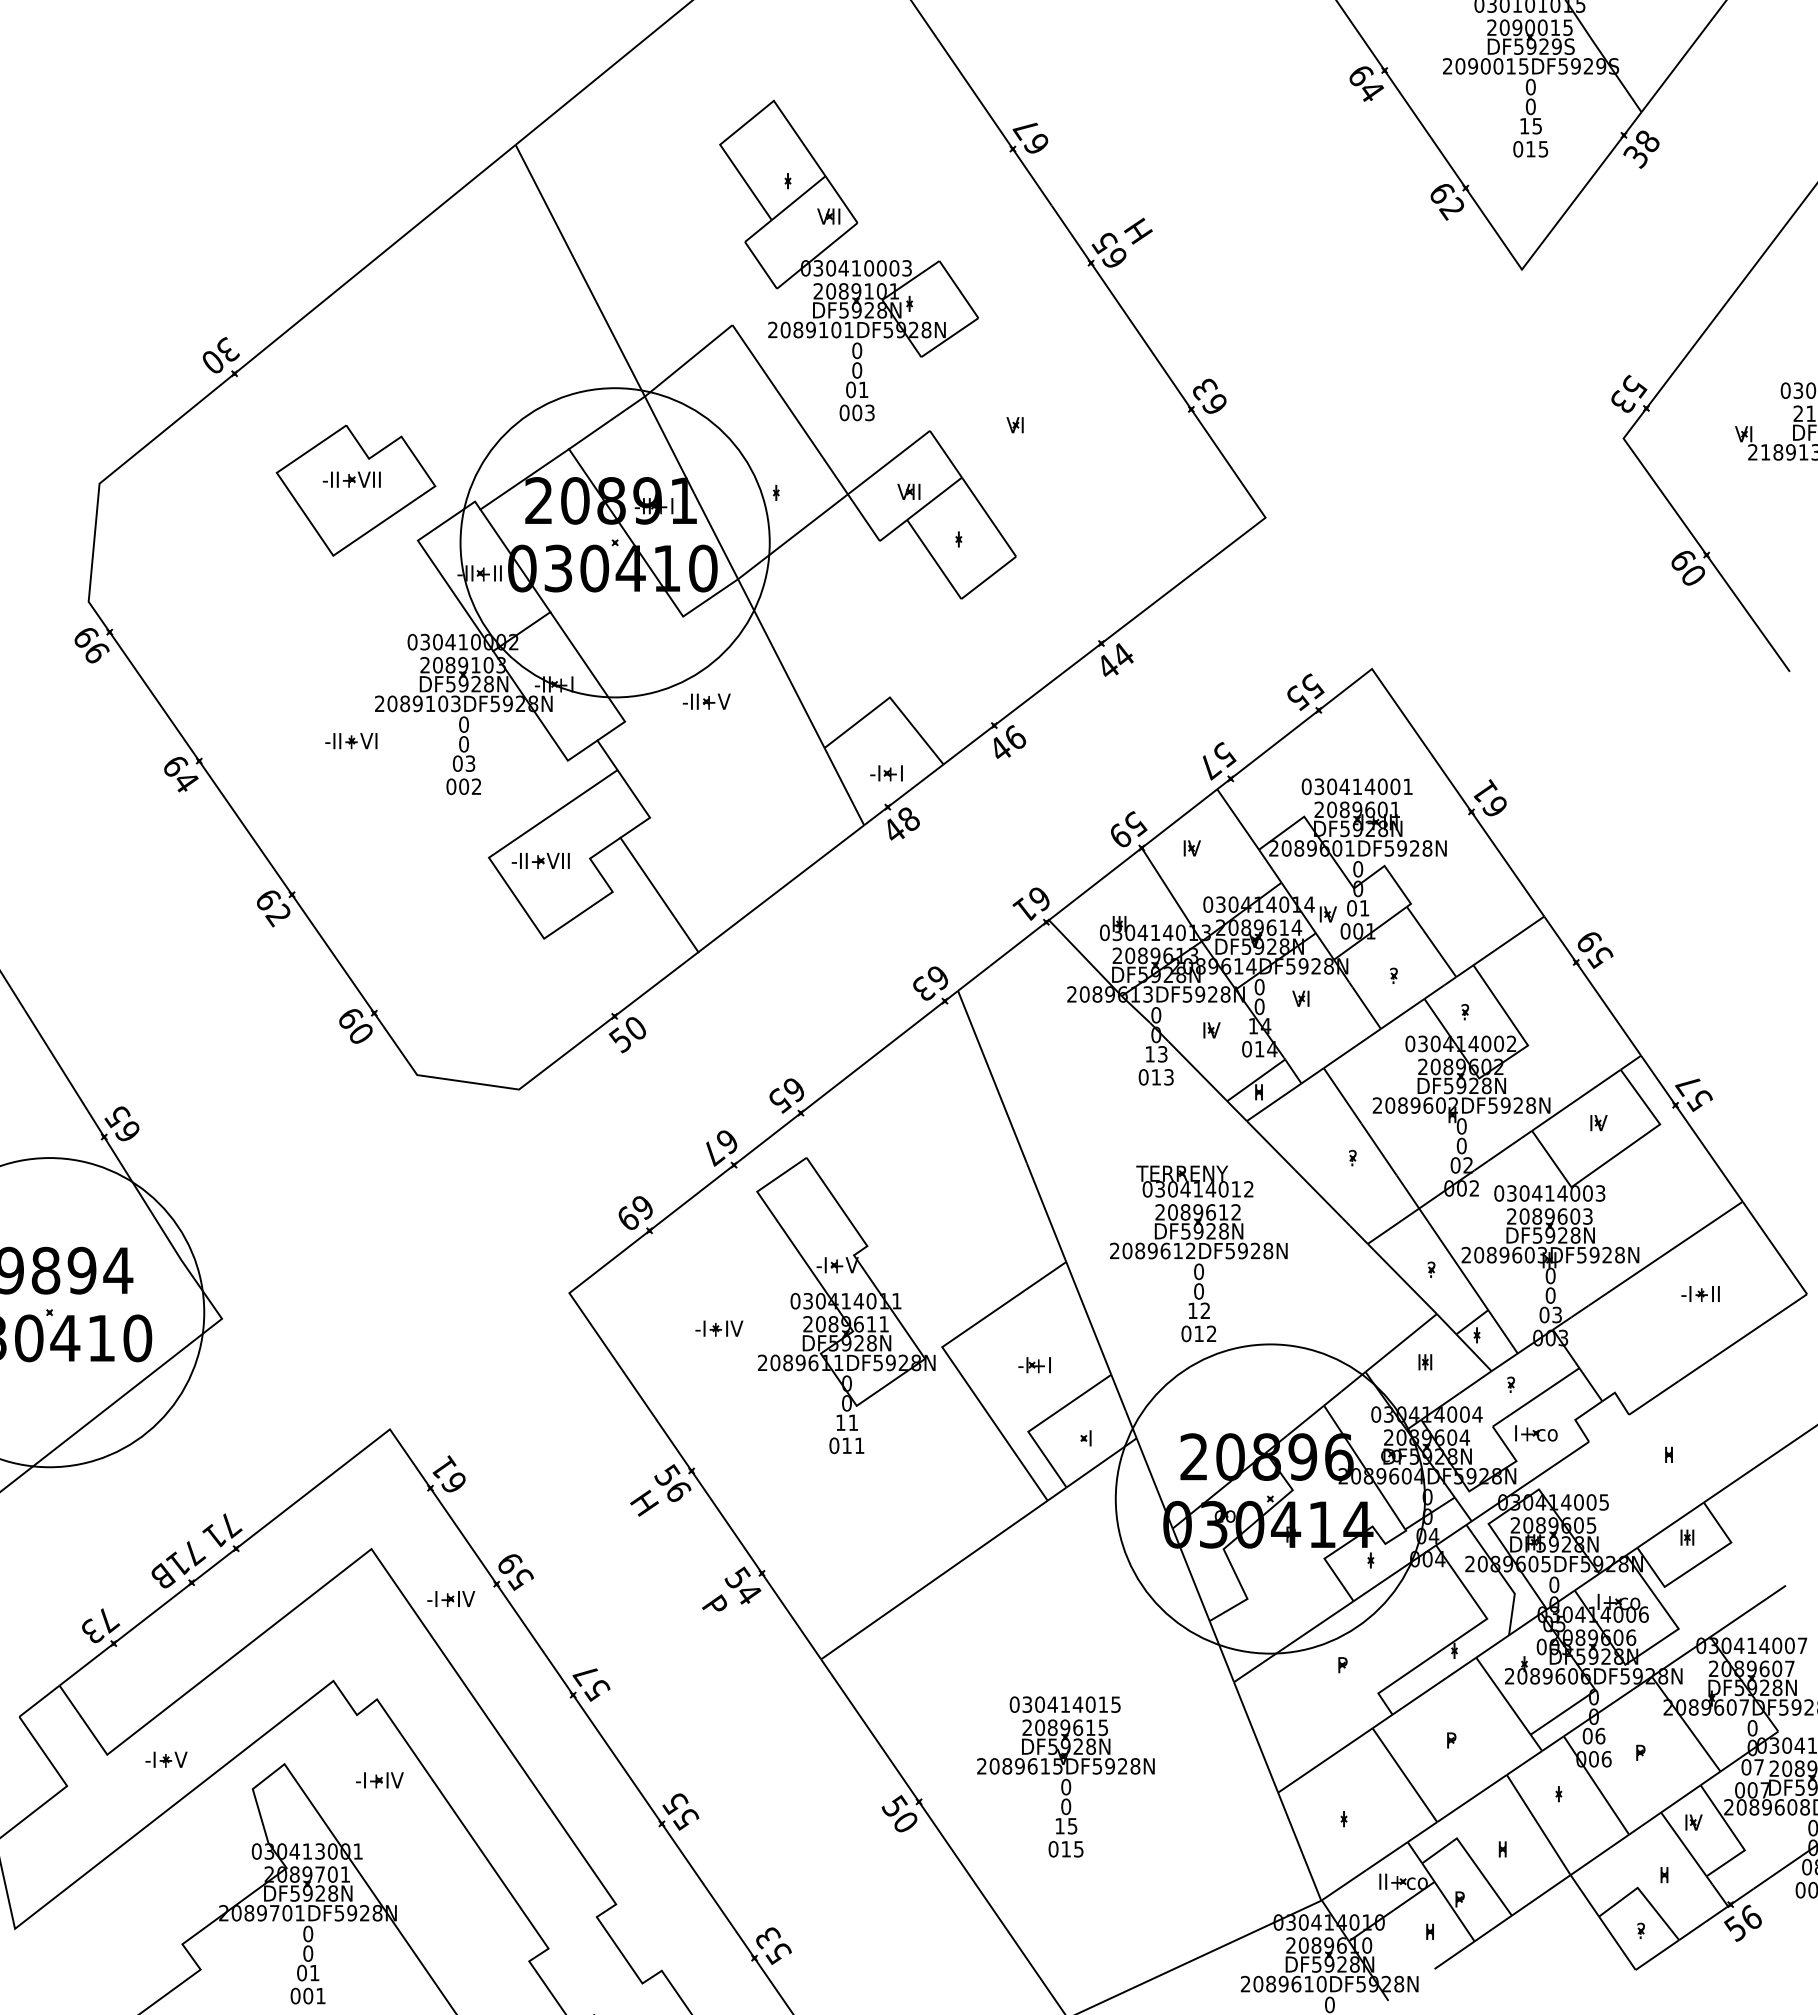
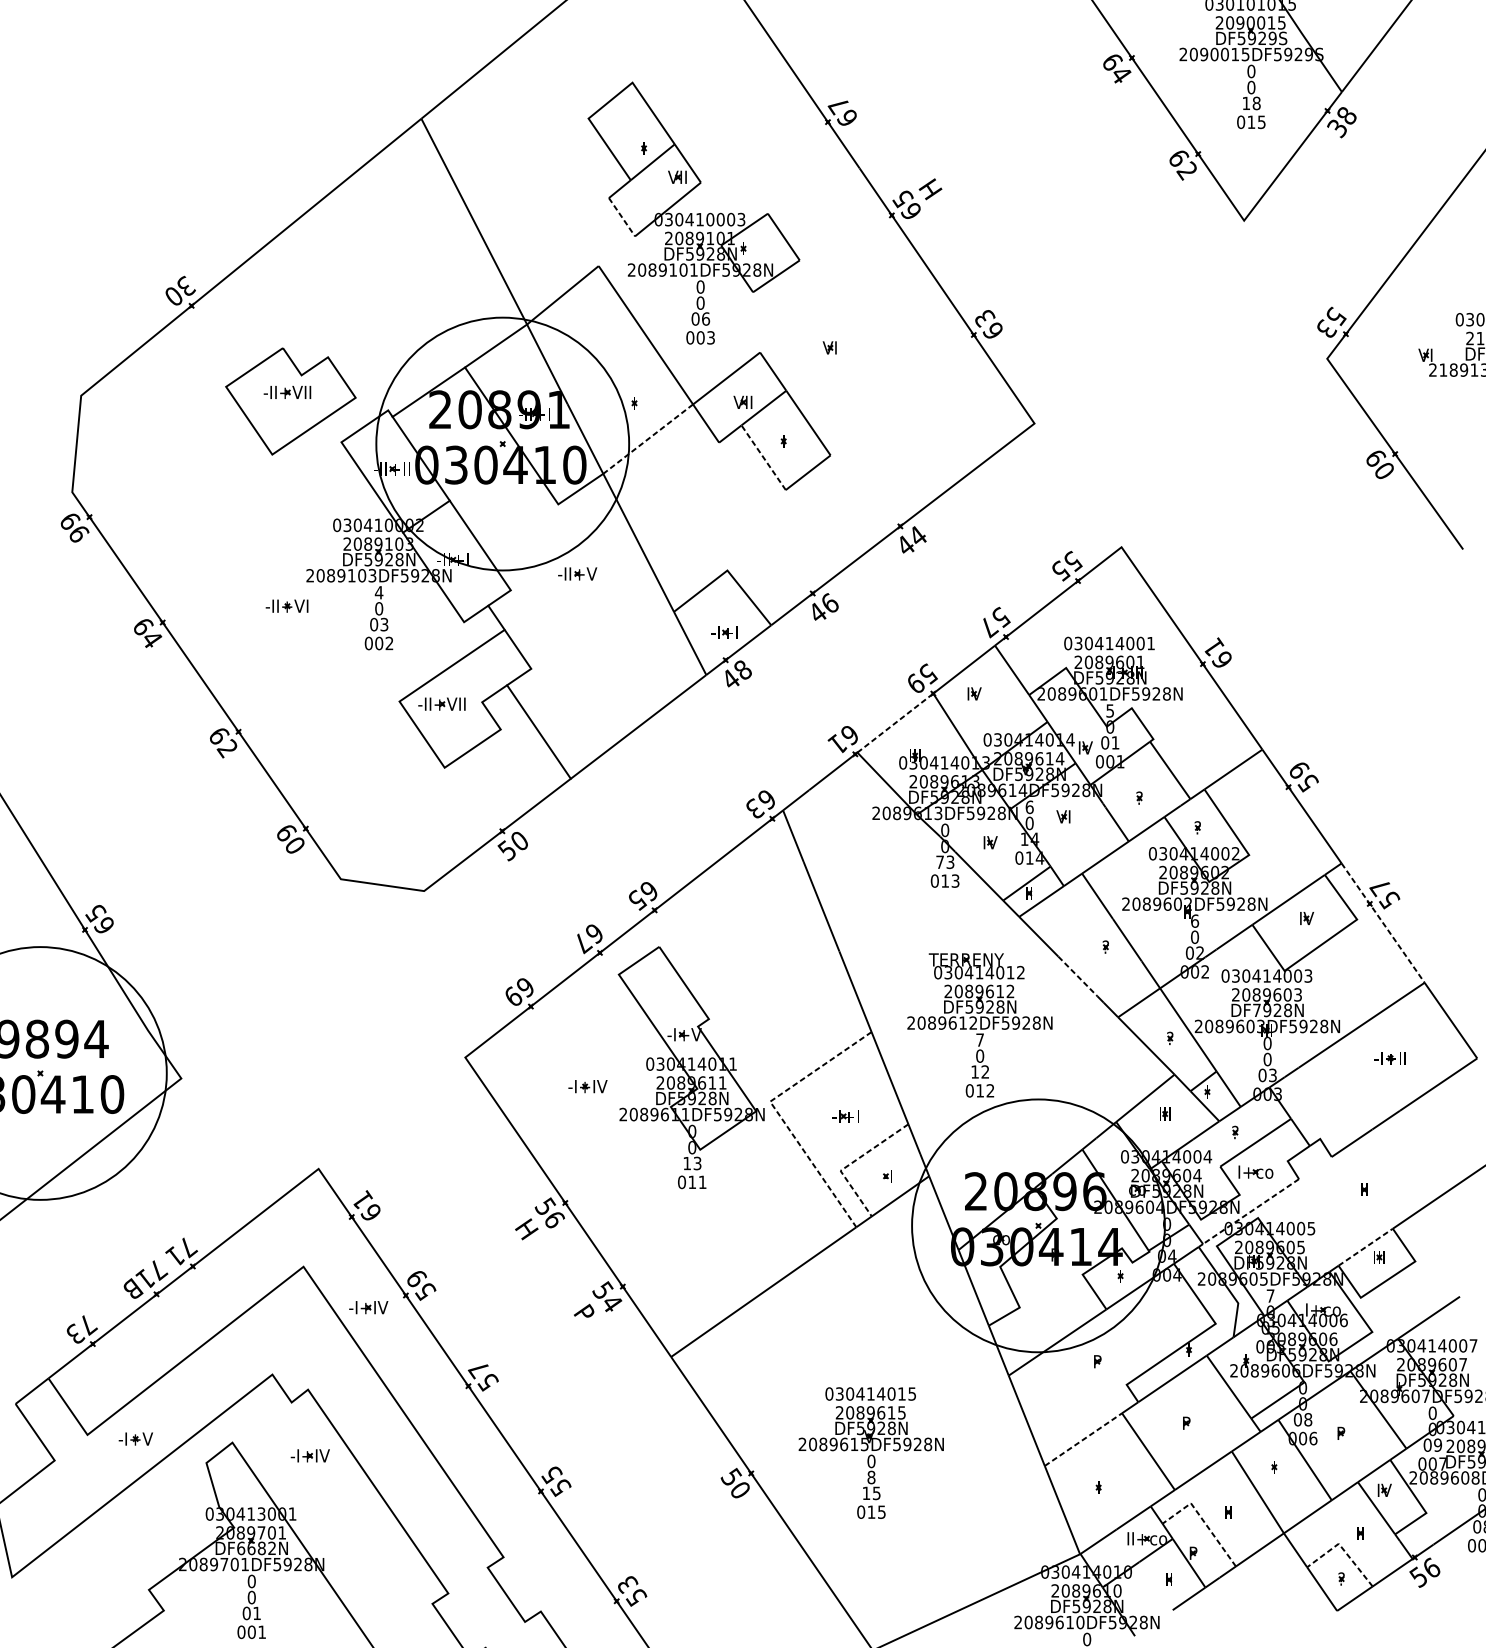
text: (1537, 125) -> (1256, 102), 15 -> 18
line: (761, 265) -> (622, 217), solid -> dashed
text: (863, 389) -> (705, 318), 01 -> 06
line: (792, 537) -> (647, 439), solid -> dashed
line: (934, 559) -> (763, 457), solid -> dashed
text: (463, 724) -> (378, 592), 0 -> 4
text: (1358, 869) -> (1110, 711), 0 -> 5
line: (1095, 884) -> (895, 723), solid -> dashed
text: (1259, 986) -> (1029, 806), 0 -> 6
text: (1149, 1054) -> (939, 862), 13 -> 73
text: (1461, 1126) -> (1194, 921), 0 -> 6
line: (1691, 1128) -> (1382, 922), solid -> dashed
line: (1318, 1193) -> (1077, 976), solid -> dashed
text: (1537, 1235) -> (1256, 1010), DF5928N -> DF7928N
text: (1198, 1271) -> (979, 1039), 0 -> 7
line: (952, 1361) -> (778, 1113), solid -> dashed
text: (853, 1422) -> (697, 1163), 11 -> 13
line: (1041, 1422) -> (851, 1163), solid -> dashed
line: (1530, 1481) -> (1251, 1211), solid -> dashed
line: (1671, 1524) -> (1366, 1246), solid -> dashed
text: (1554, 1584) -> (1270, 1295), 0 -> 7
text: (1600, 1735) -> (1308, 1419), 06 -> 08
line: (1325, 1760) -> (1083, 1439), solid -> dashed
text: (1758, 1767) -> (1437, 1445), 07 -> 09
text: (1066, 1806) -> (871, 1477), 0 -> 8
line: (1471, 1858) -> (1202, 1519), solid -> dashed
text: (314, 1893) -> (256, 1548), DF5928N -> DF6682N
line: (1642, 1894) -> (1342, 1549), solid -> dashed

